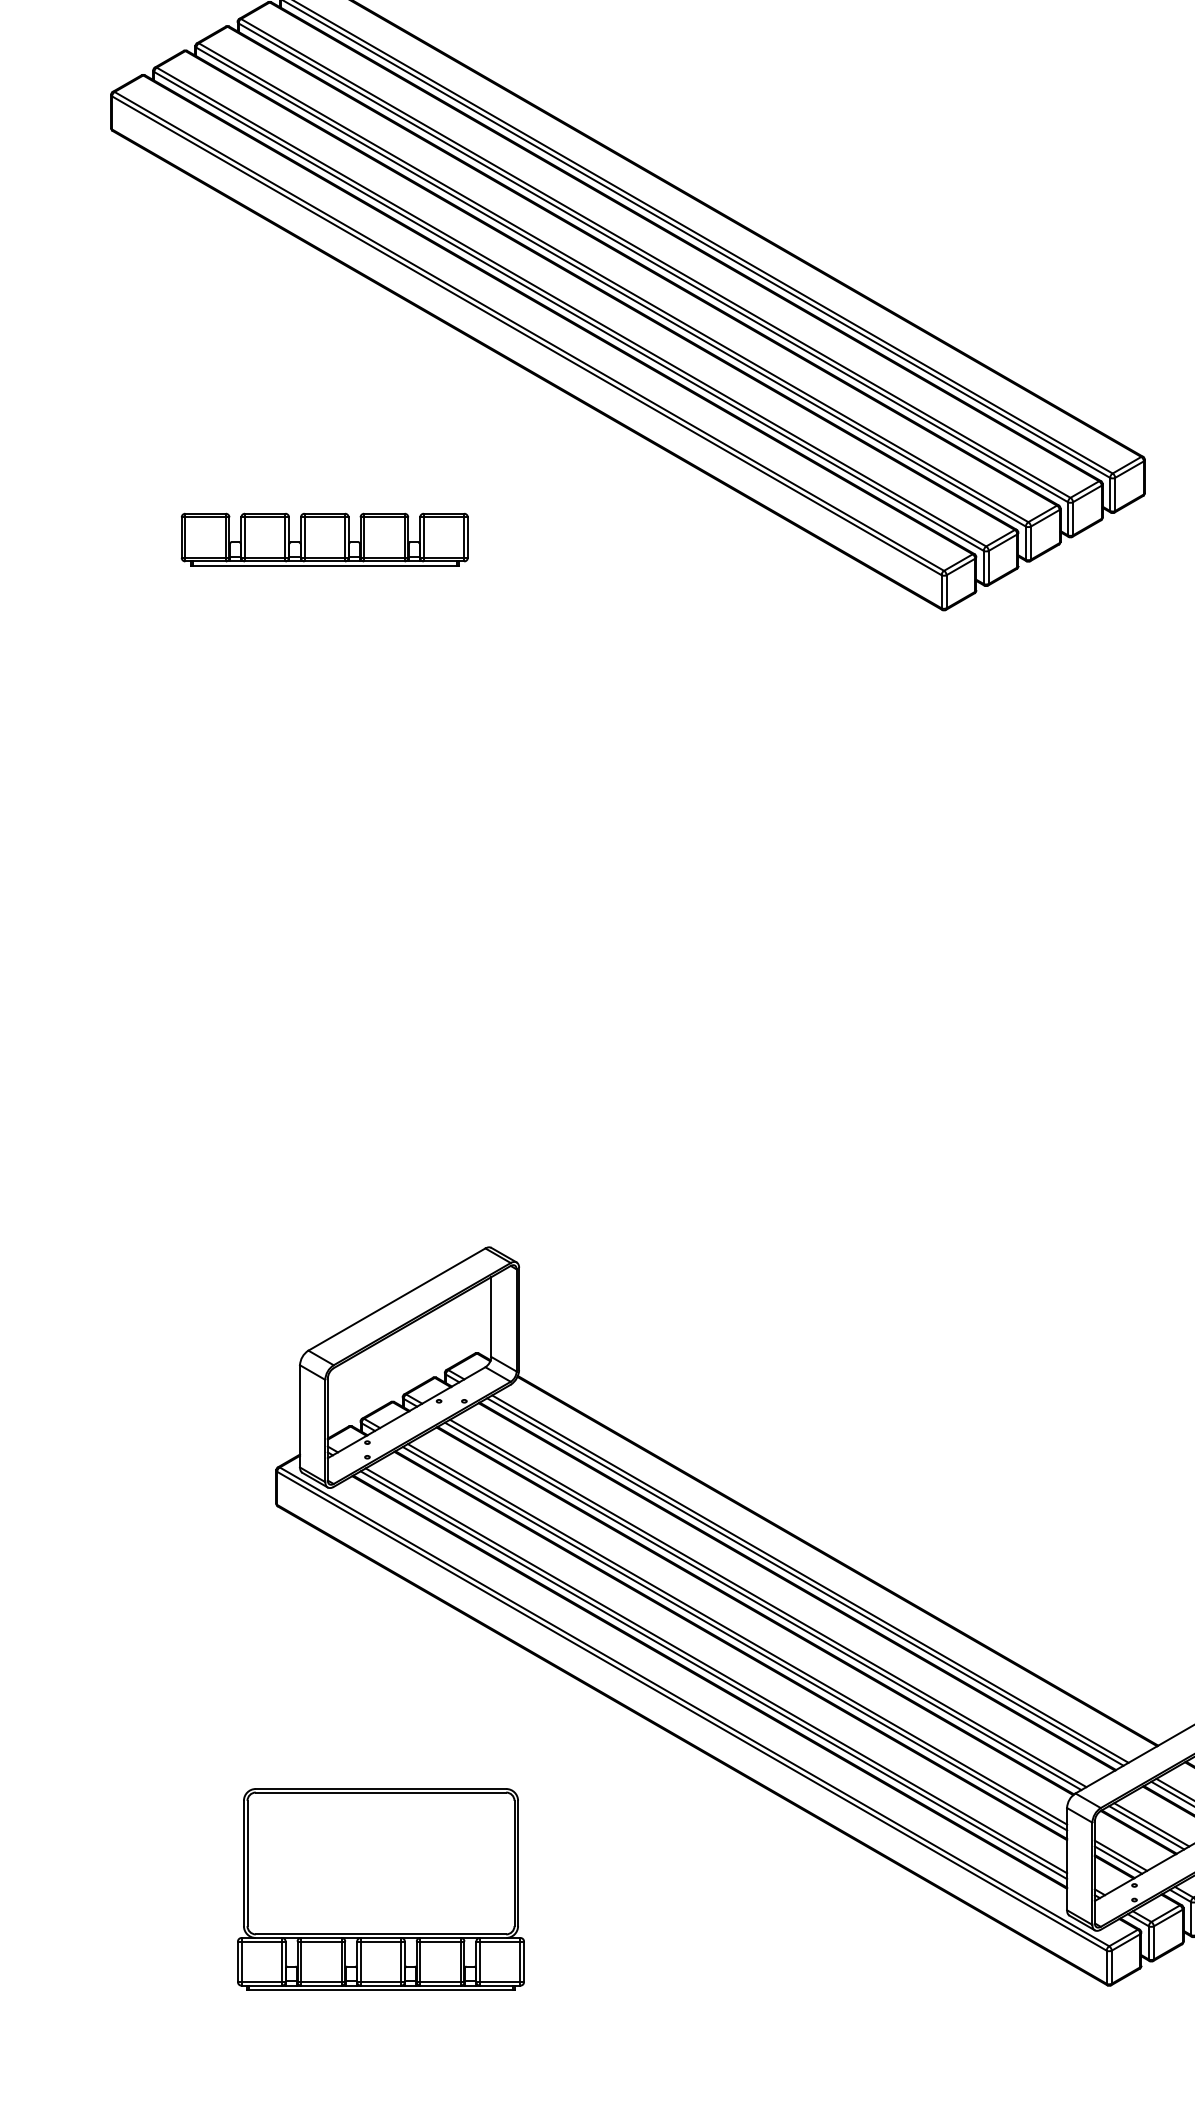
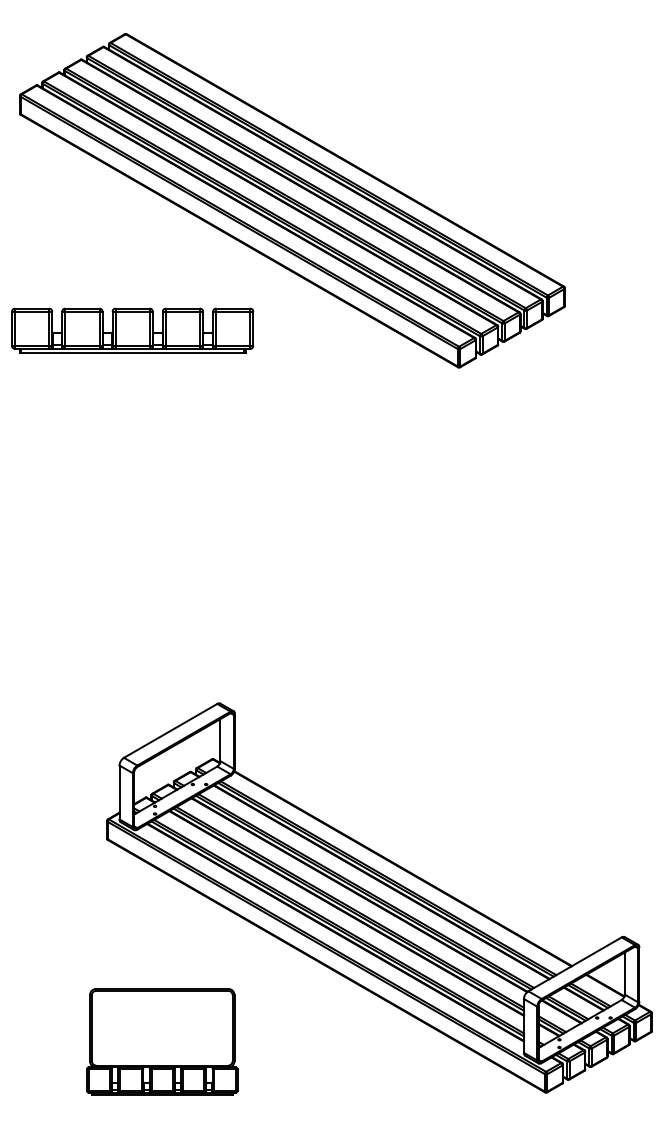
part: (324, 538) -> (132, 329), size x1.6

